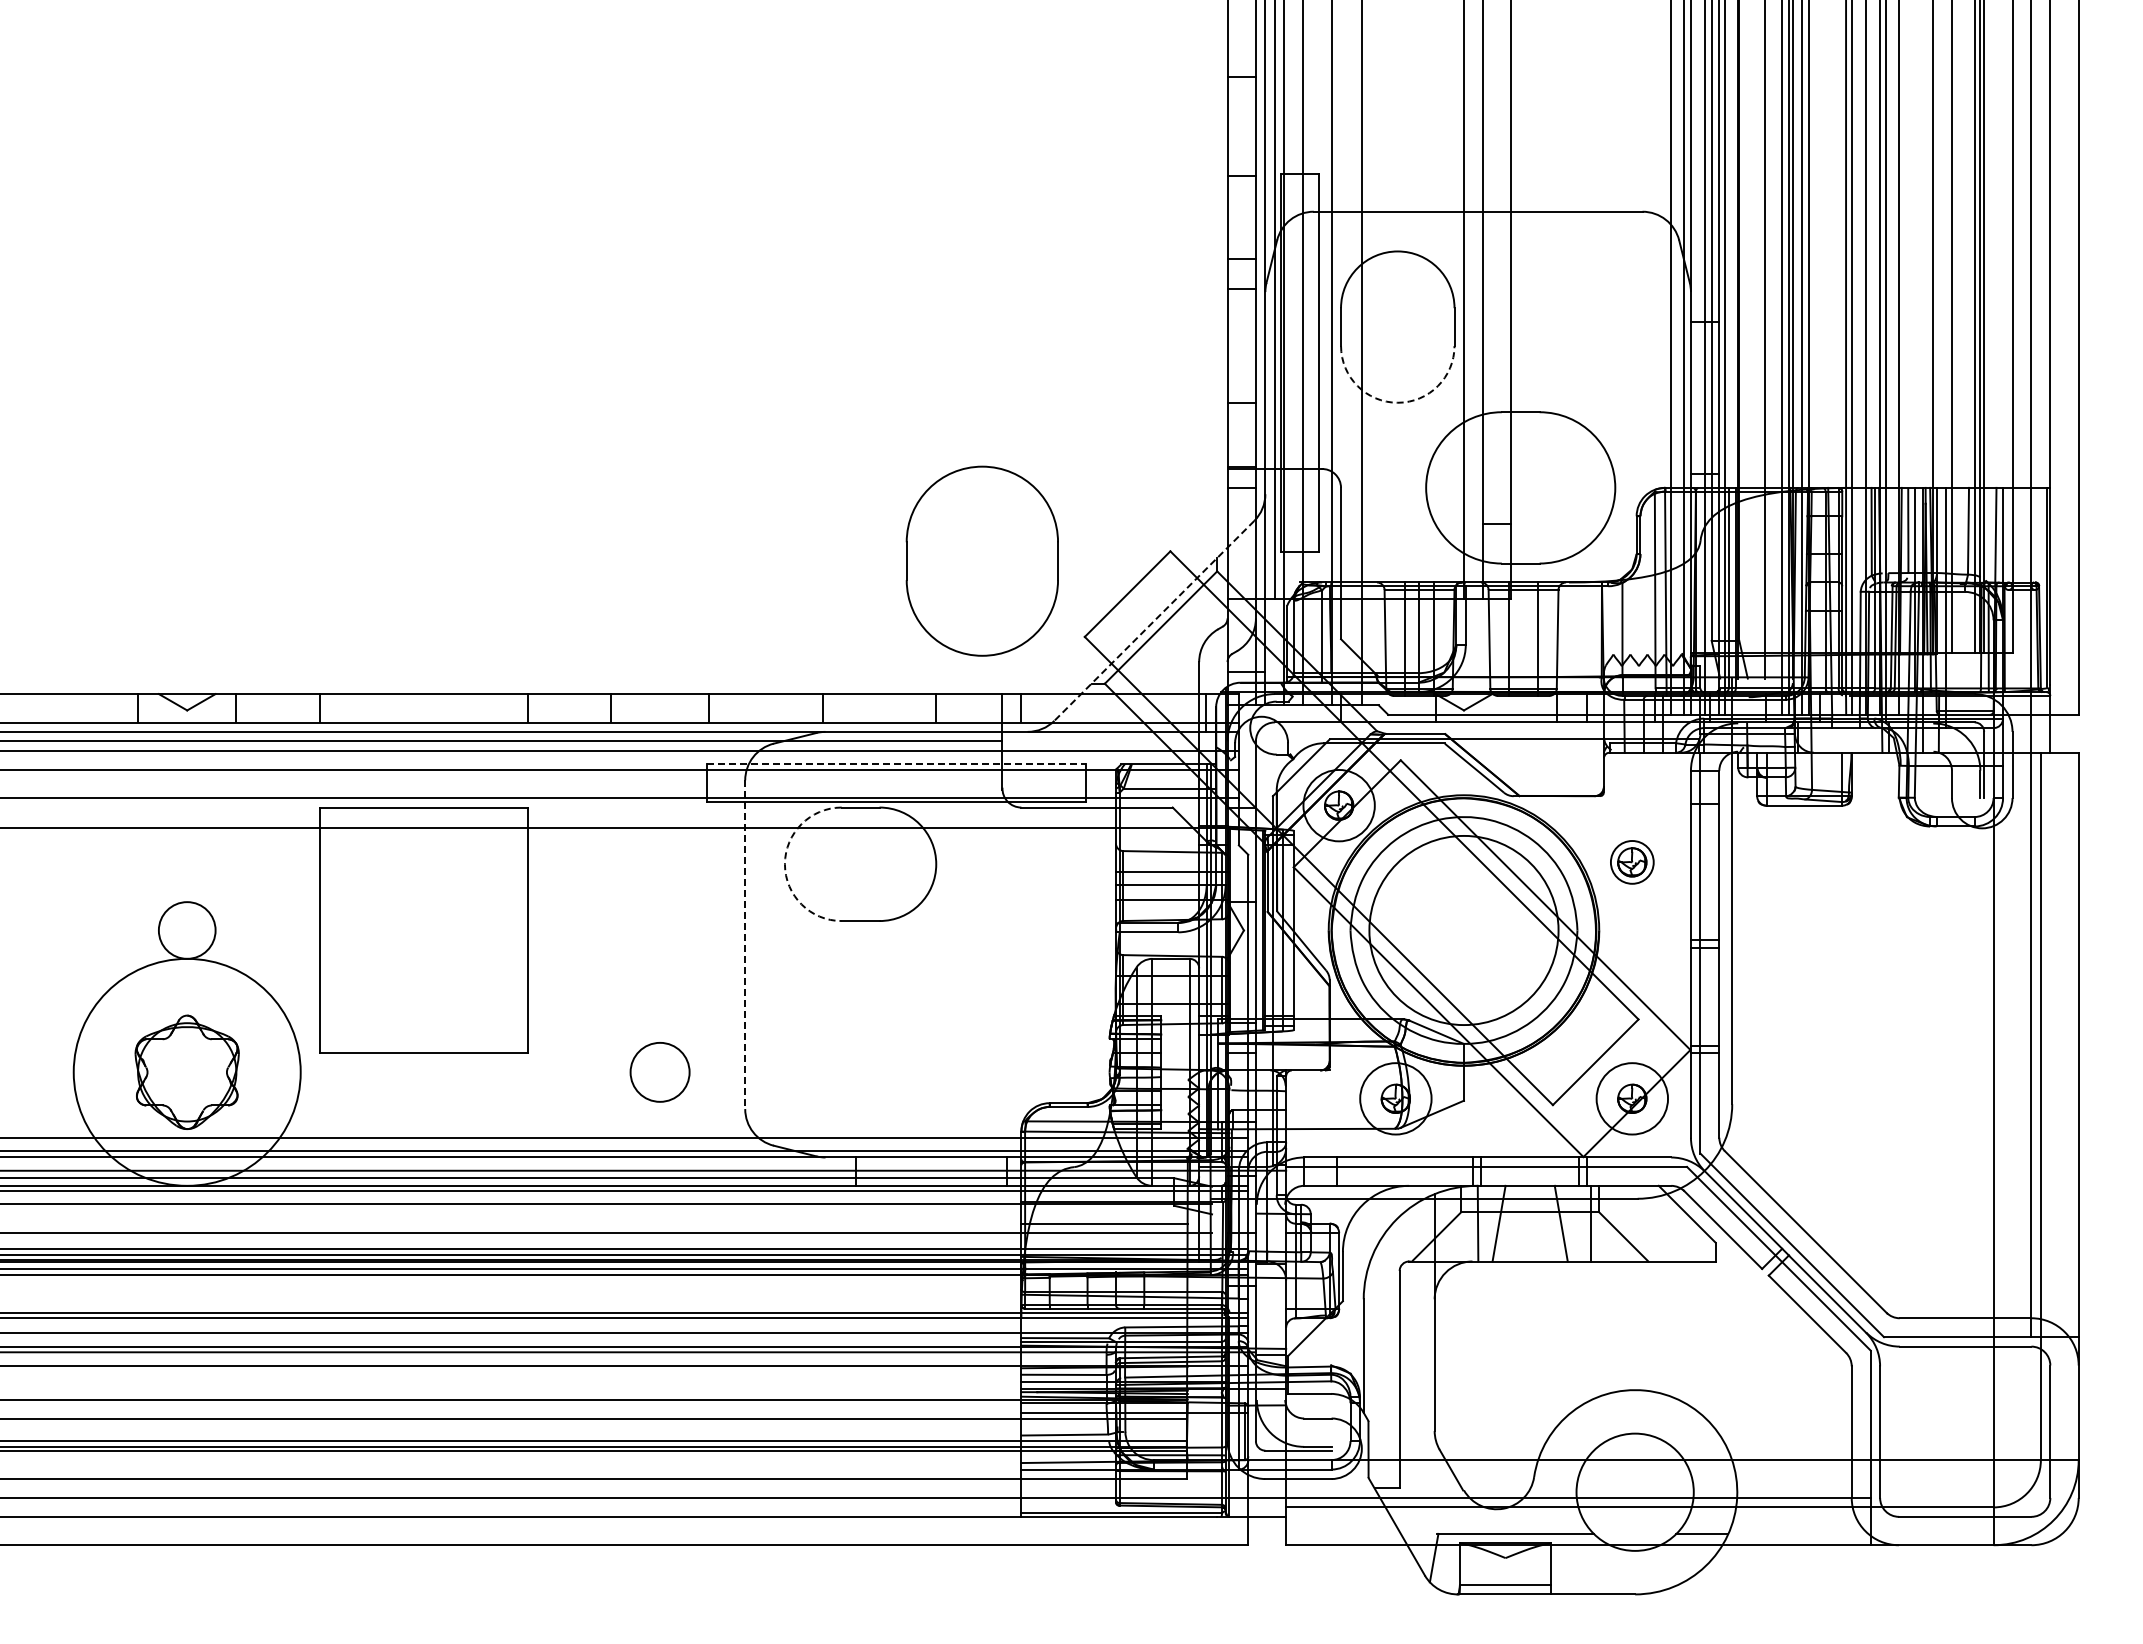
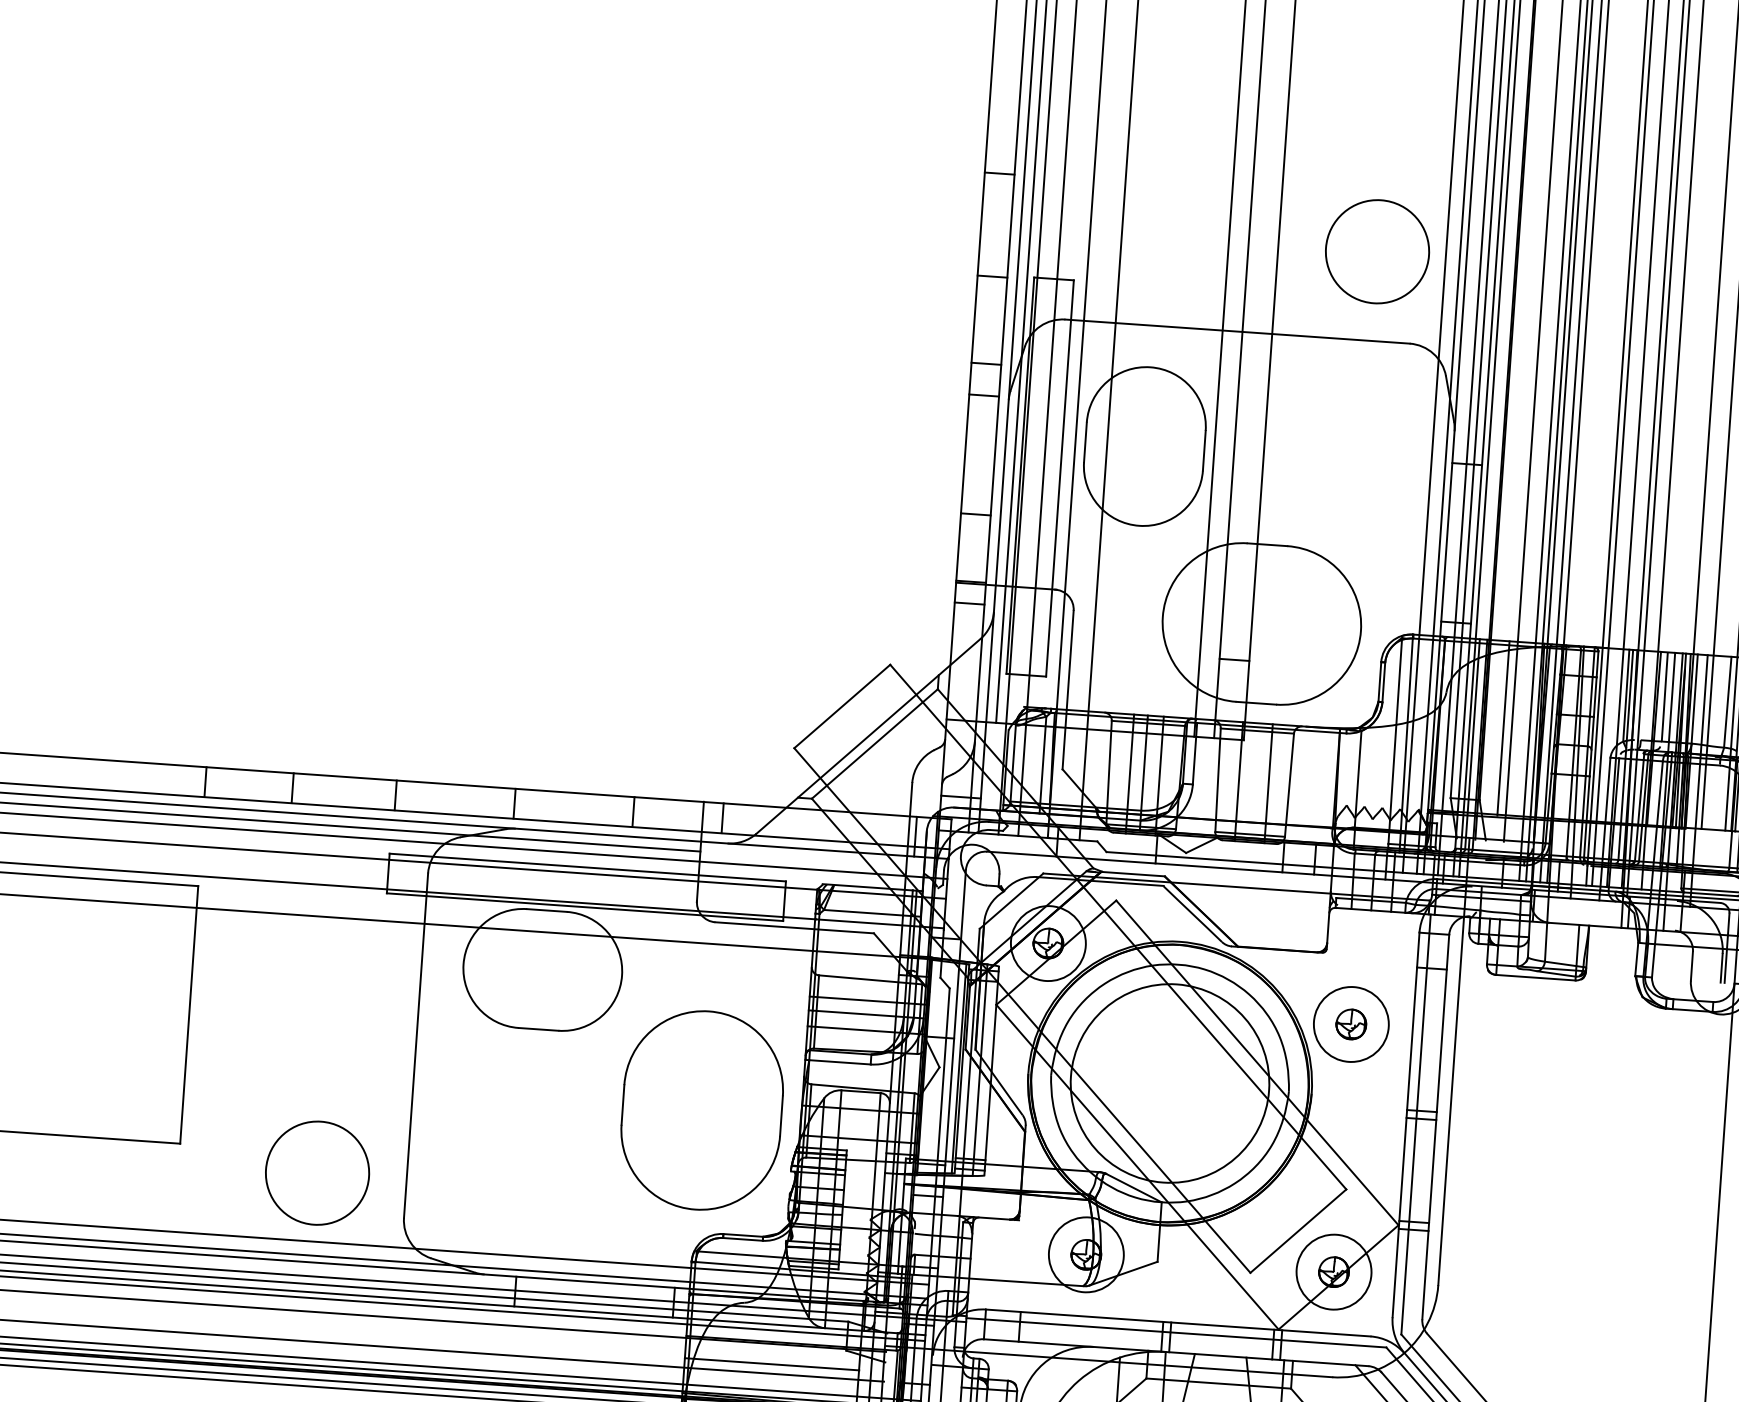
circle: (1605, 126) -> (1377, 251), added
arc: (1397, 402) -> (1139, 525), dashed -> solid
part: (981, 560) -> (701, 1109), moved
line: (1757, 570) -> (1503, 727), added
line: (1154, 621) -> (868, 737), dashed -> solid
line: (897, 764) -> (588, 868), dashed -> solid
circle: (1632, 862) -> (1351, 1024), size x1.67
arc: (784, 864) -> (463, 964), dashed -> solid
line: (745, 945) -> (416, 1046), dashed -> solid
circle: (659, 1072) -> (316, 1173), size x1.67

